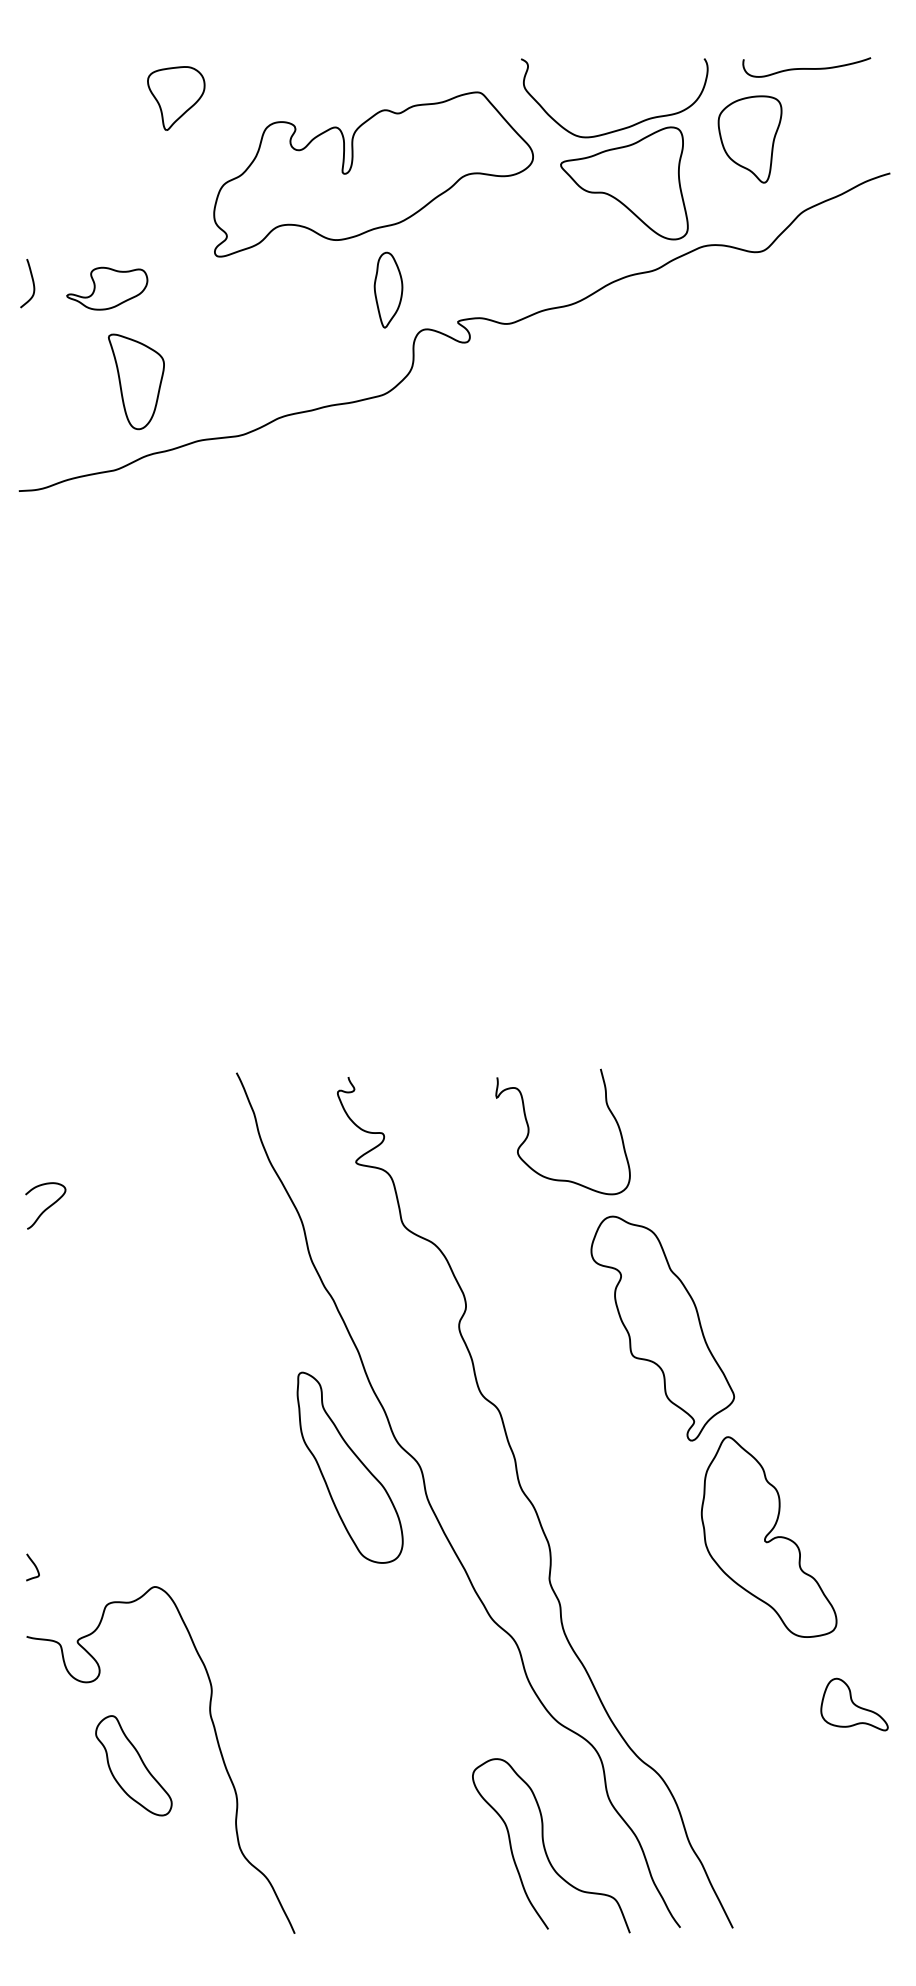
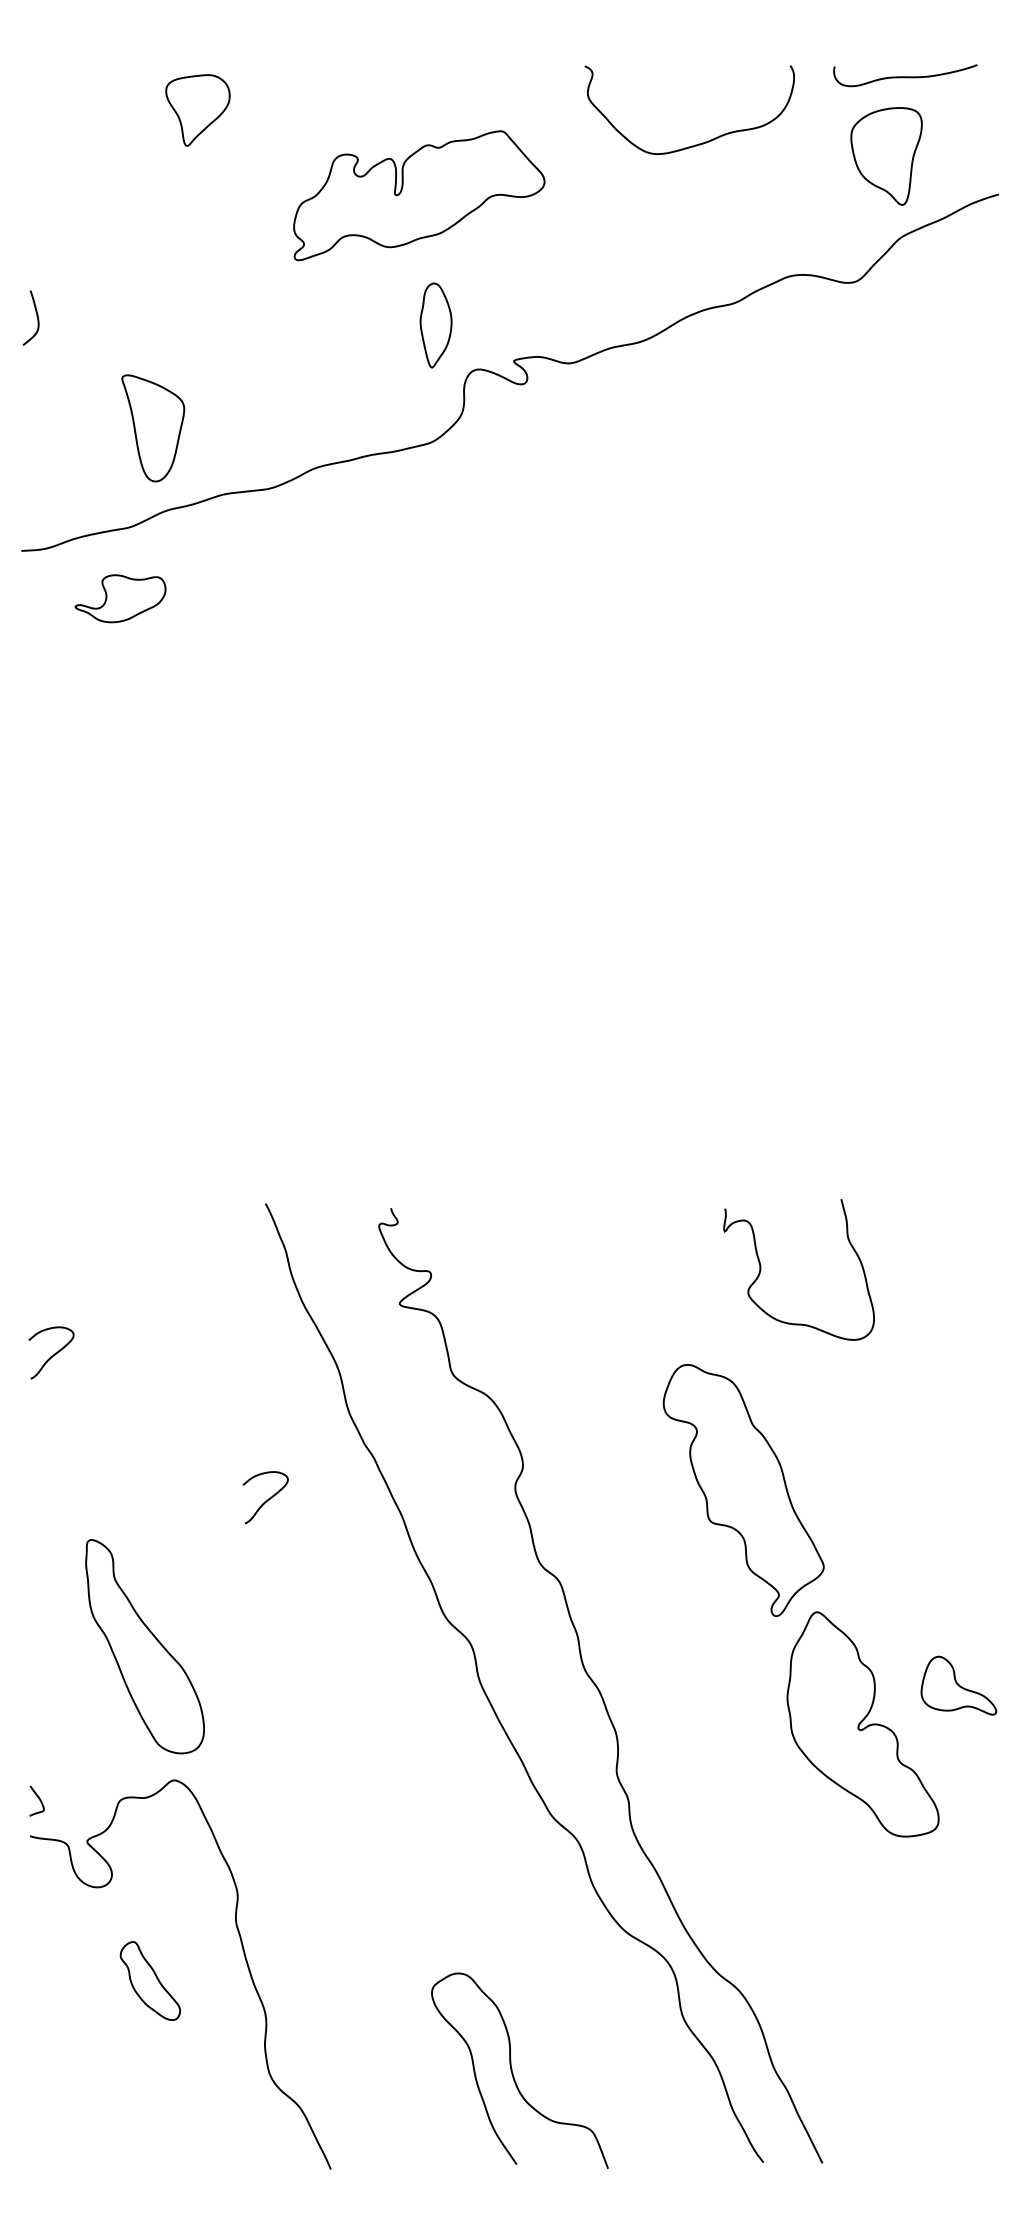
part: (749, 139) -> (885, 156), moved
part: (373, 174) -> (419, 195), size x0.7
part: (624, 183) -> (700, 205), removed
part: (107, 288) -> (120, 598), moved
curve: (529, 1131) -> (761, 1269), moved
curve: (238, 1336) -> (267, 1499), added
part: (349, 1467) -> (144, 1646), moved
curve: (34, 1566) -> (38, 1800), moved
part: (854, 1704) -> (958, 1685), moved
part: (133, 1765) -> (149, 1980), size x0.7
curve: (545, 1847) -> (513, 2072), moved

